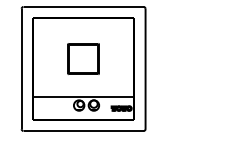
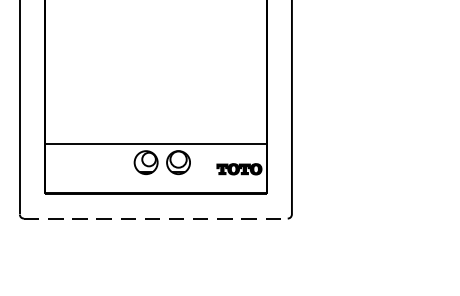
part: (83, 58) -> (155, 59), removed
line: (84, 131) -> (157, 219), solid -> dashed

